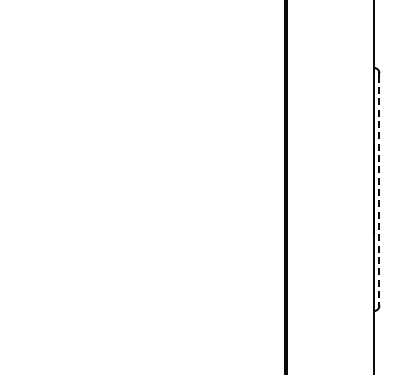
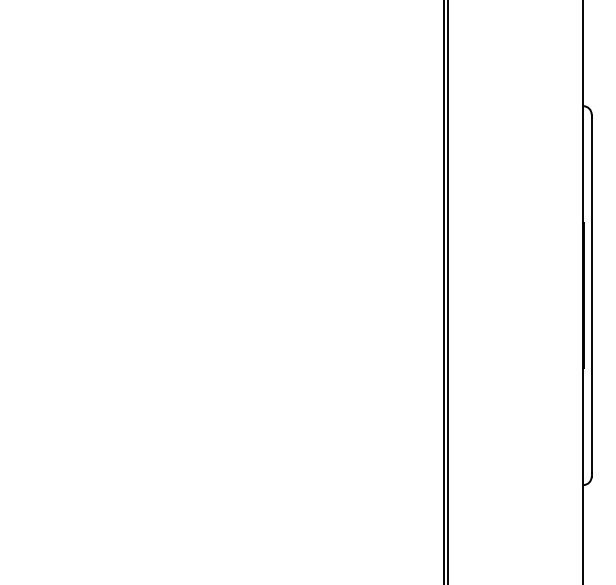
line: (379, 189) -> (591, 295), dashed -> solid

